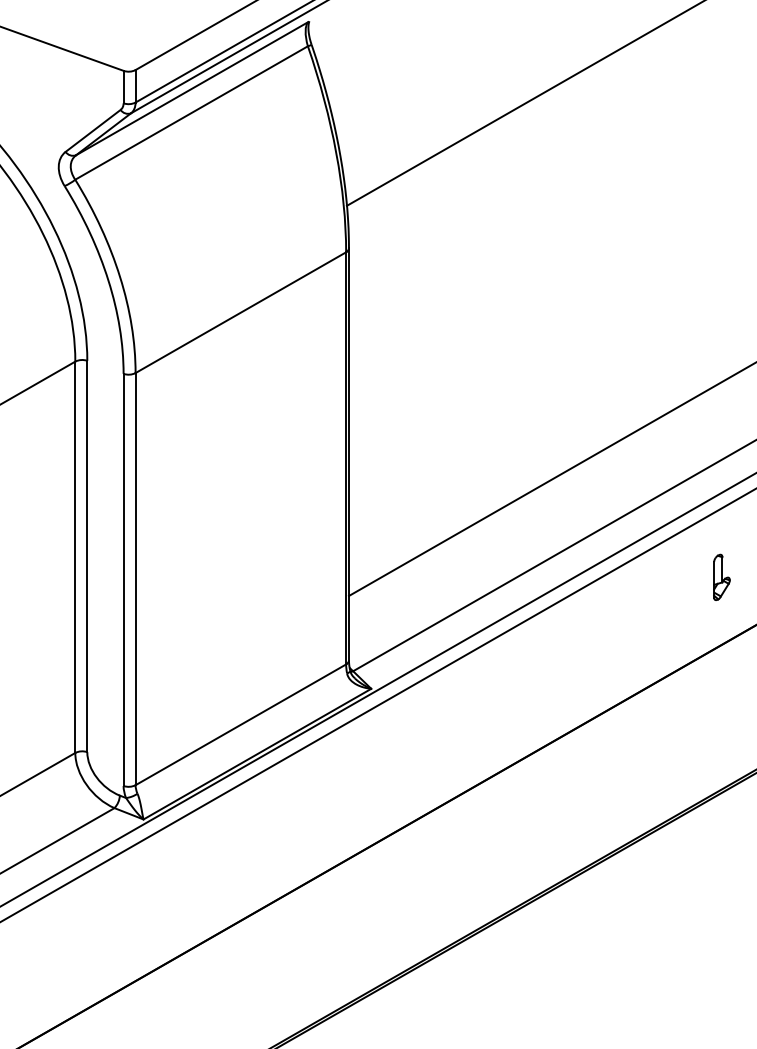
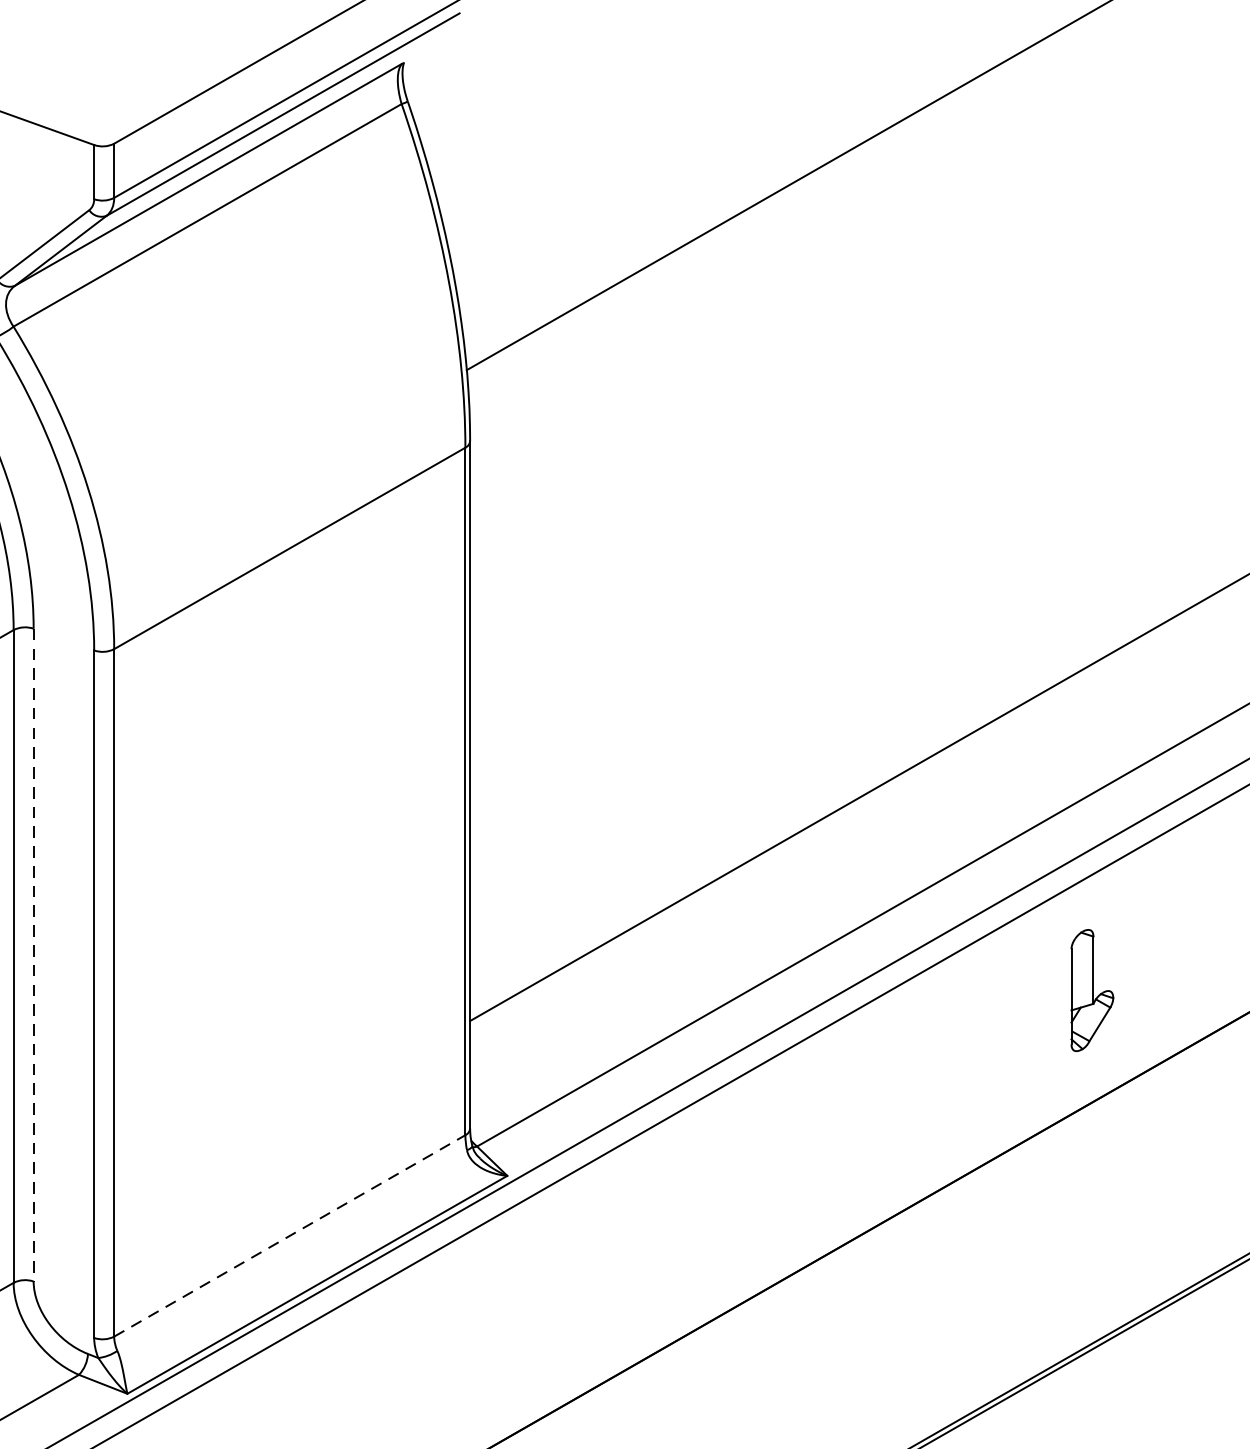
line: (87, 556) -> (33, 955), solid -> dashed
part: (721, 576) -> (1091, 988), size x1.6
line: (241, 724) -> (290, 1235), solid -> dashed

